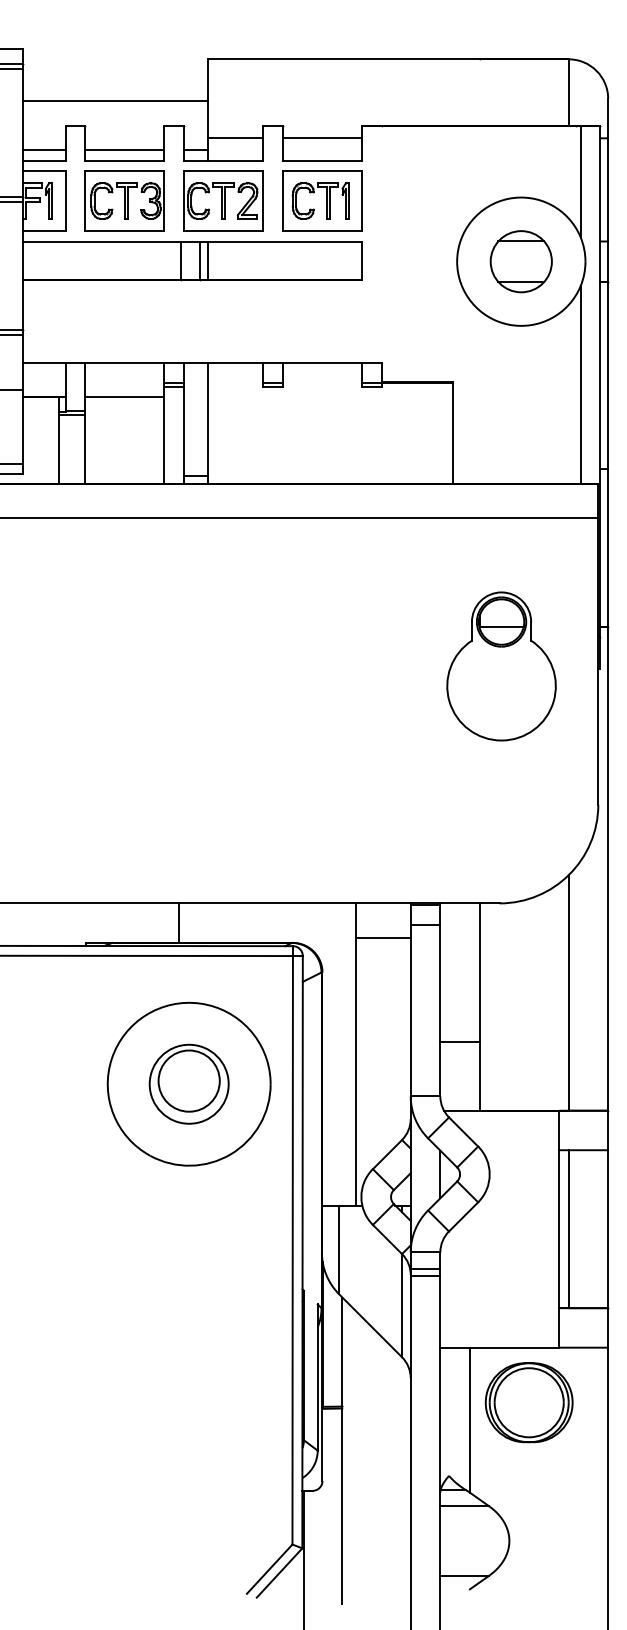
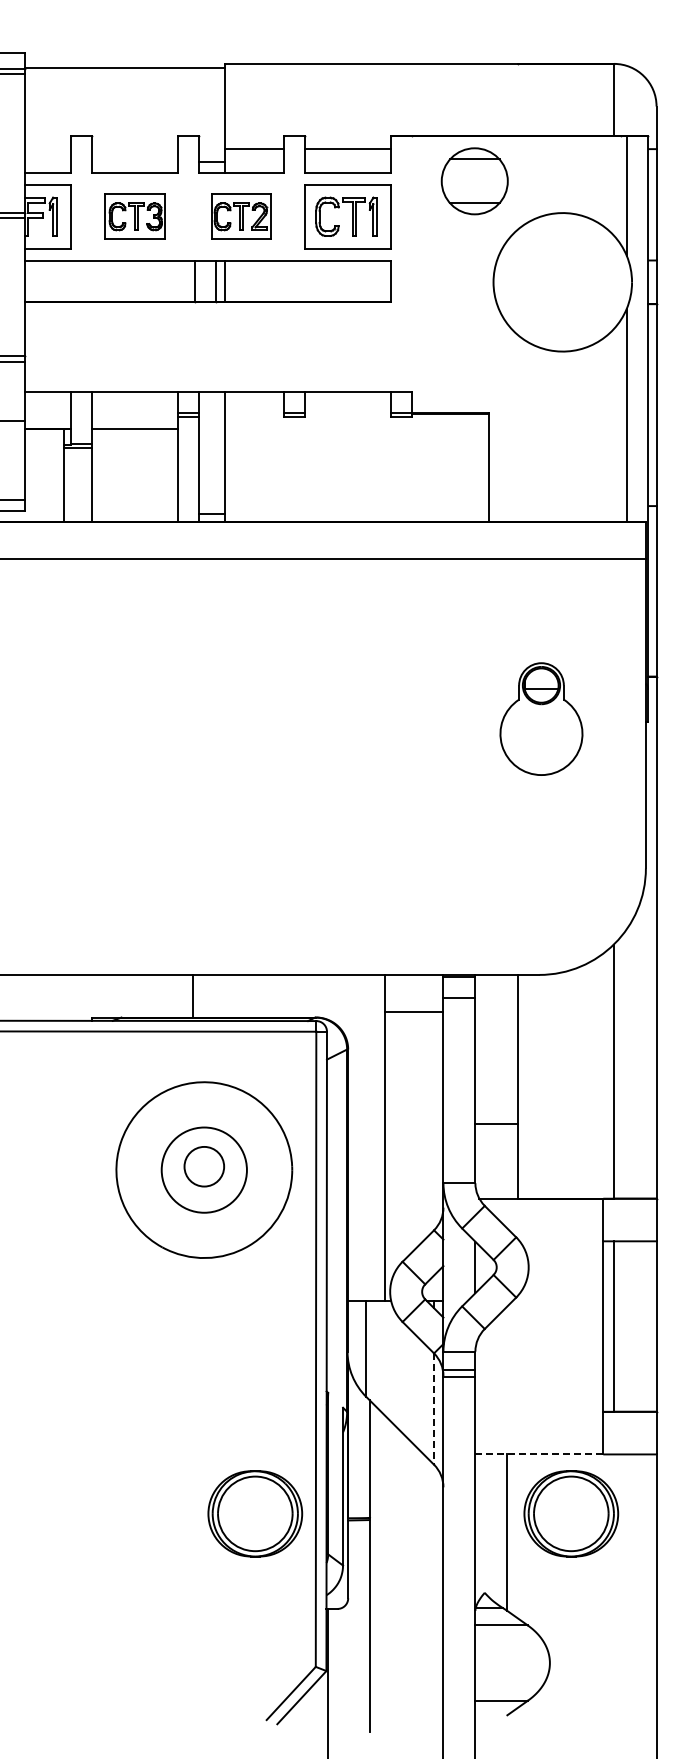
line: (115, 100) -> (124, 67), moved
line: (43, 149) -> (47, 161), removed
line: (124, 149) -> (134, 161), removed
part: (124, 200) -> (134, 216), size x0.7
part: (223, 200) -> (241, 216), size x0.7
part: (521, 261) -> (474, 181), moved
part: (501, 665) -> (541, 718), size x0.7
circle: (189, 1080) -> (204, 1166), size x0.6
line: (402, 1306) -> (434, 1409), solid -> dashed
line: (499, 1347) -> (539, 1454), solid -> dashed
part: (236, 1402) -> (255, 1513), added

